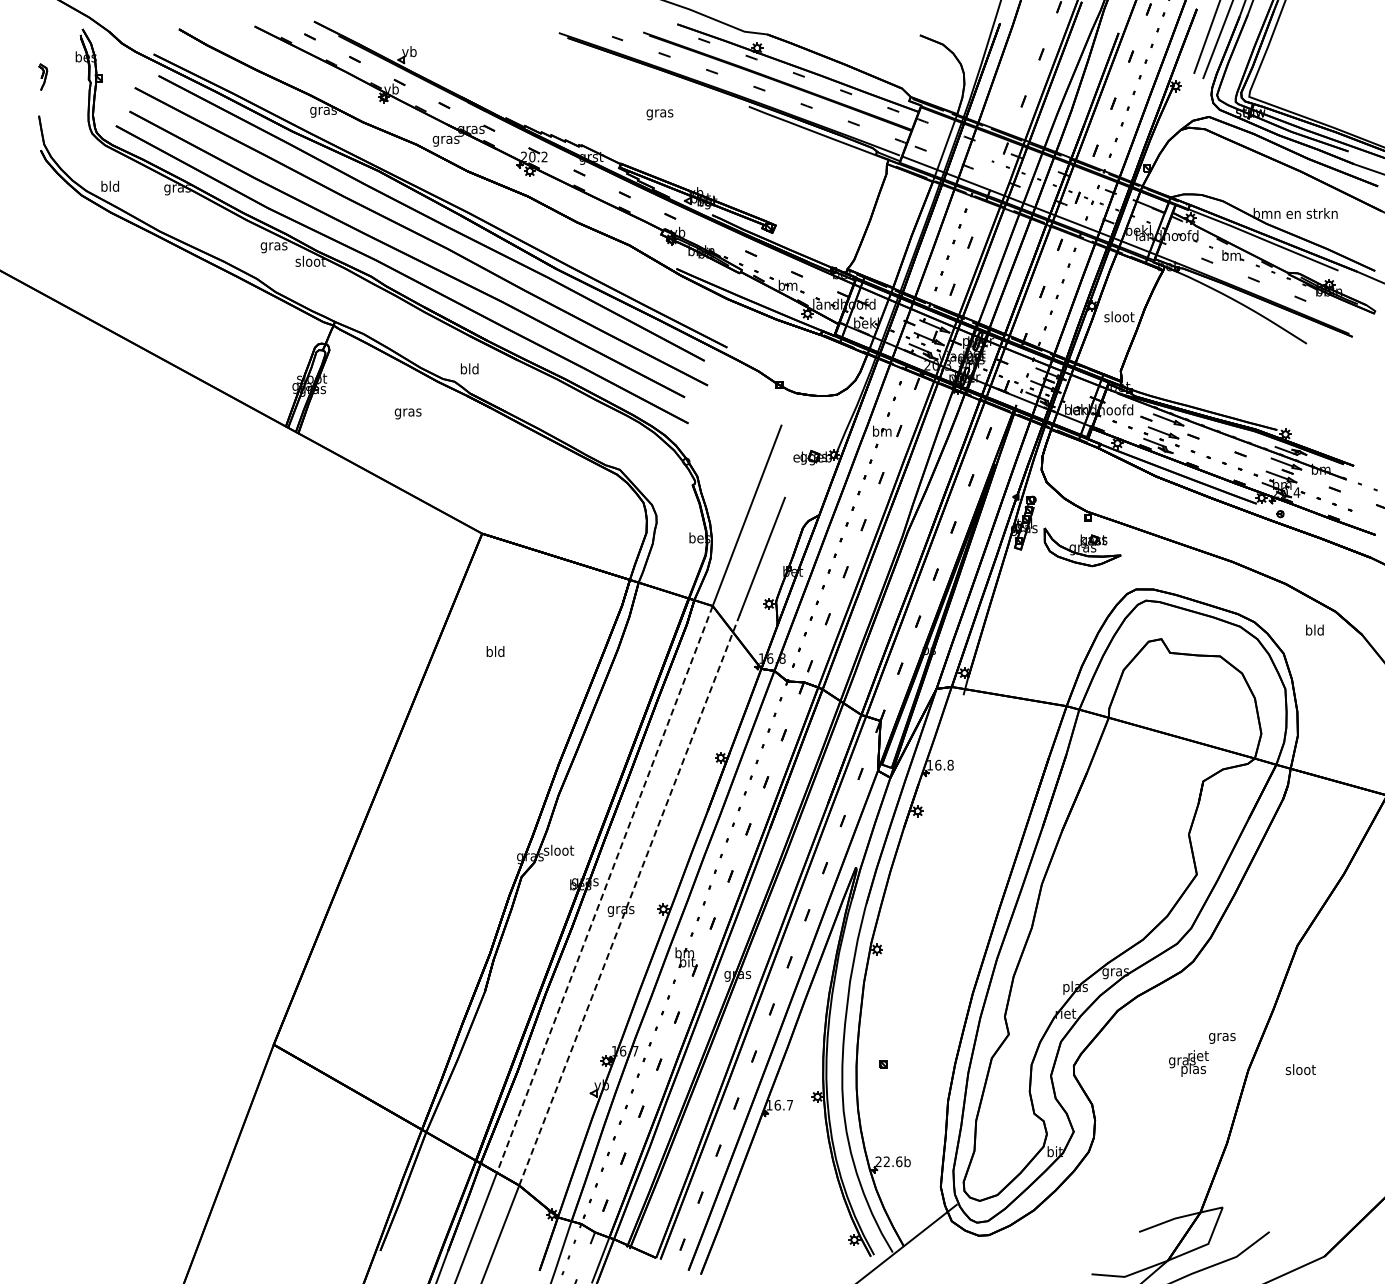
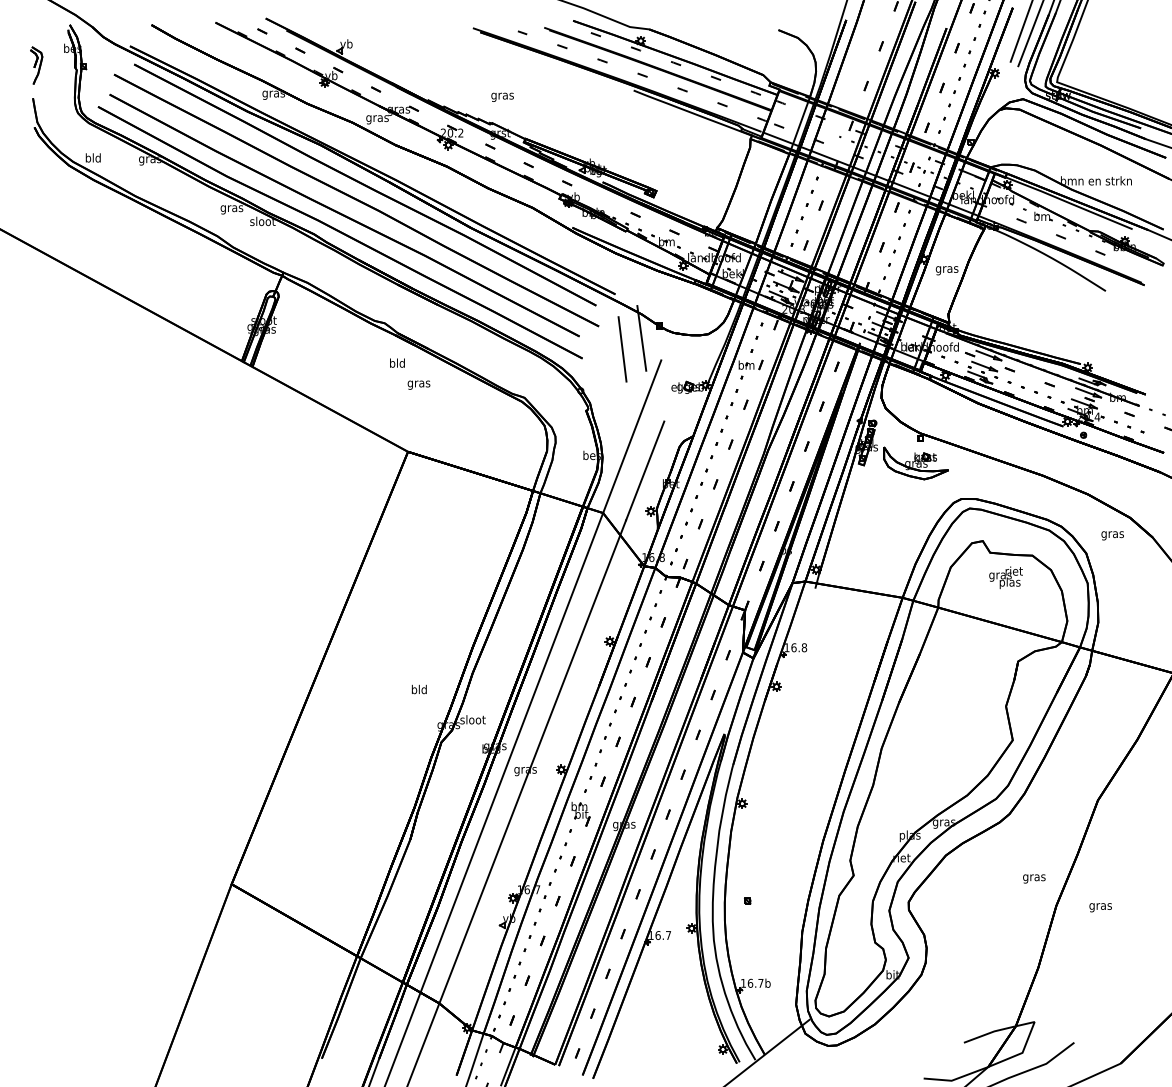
part: (42, 76) -> (35, 64), size x1.67
text: (659, 114) -> (502, 97), moved
text: (1119, 318) -> (947, 269), sloot -> gras
text: (469, 368) -> (397, 362), moved
line: (758, 399) -> (641, 338), added
line: (735, 412) -> (622, 349), added
text: (407, 413) -> (418, 384), moved
text: (1314, 631) -> (1112, 534), bld -> gras
text: (495, 651) -> (419, 689), moved
line: (604, 889) -> (511, 752), dashed -> solid
line: (629, 900) -> (532, 762), dashed -> solid
text: (1188, 1063) -> (1005, 577), moved
text: (1300, 1070) -> (1100, 906), sloot -> gras
text: (888, 1161) -> (751, 983), 22.6b -> 16.7b

